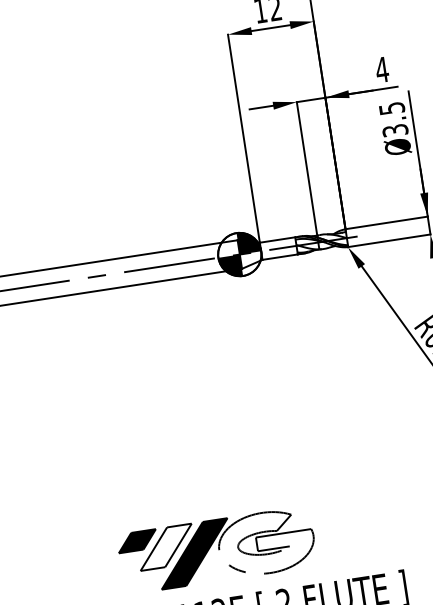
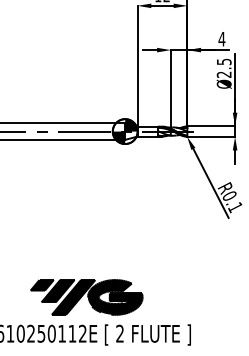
text: (395, 130) -> (224, 74), Ø3.5 -> Ø2.5
fill: (265, 543) -> (114, 297), added
fill: (165, 547) -> (57, 291), added

